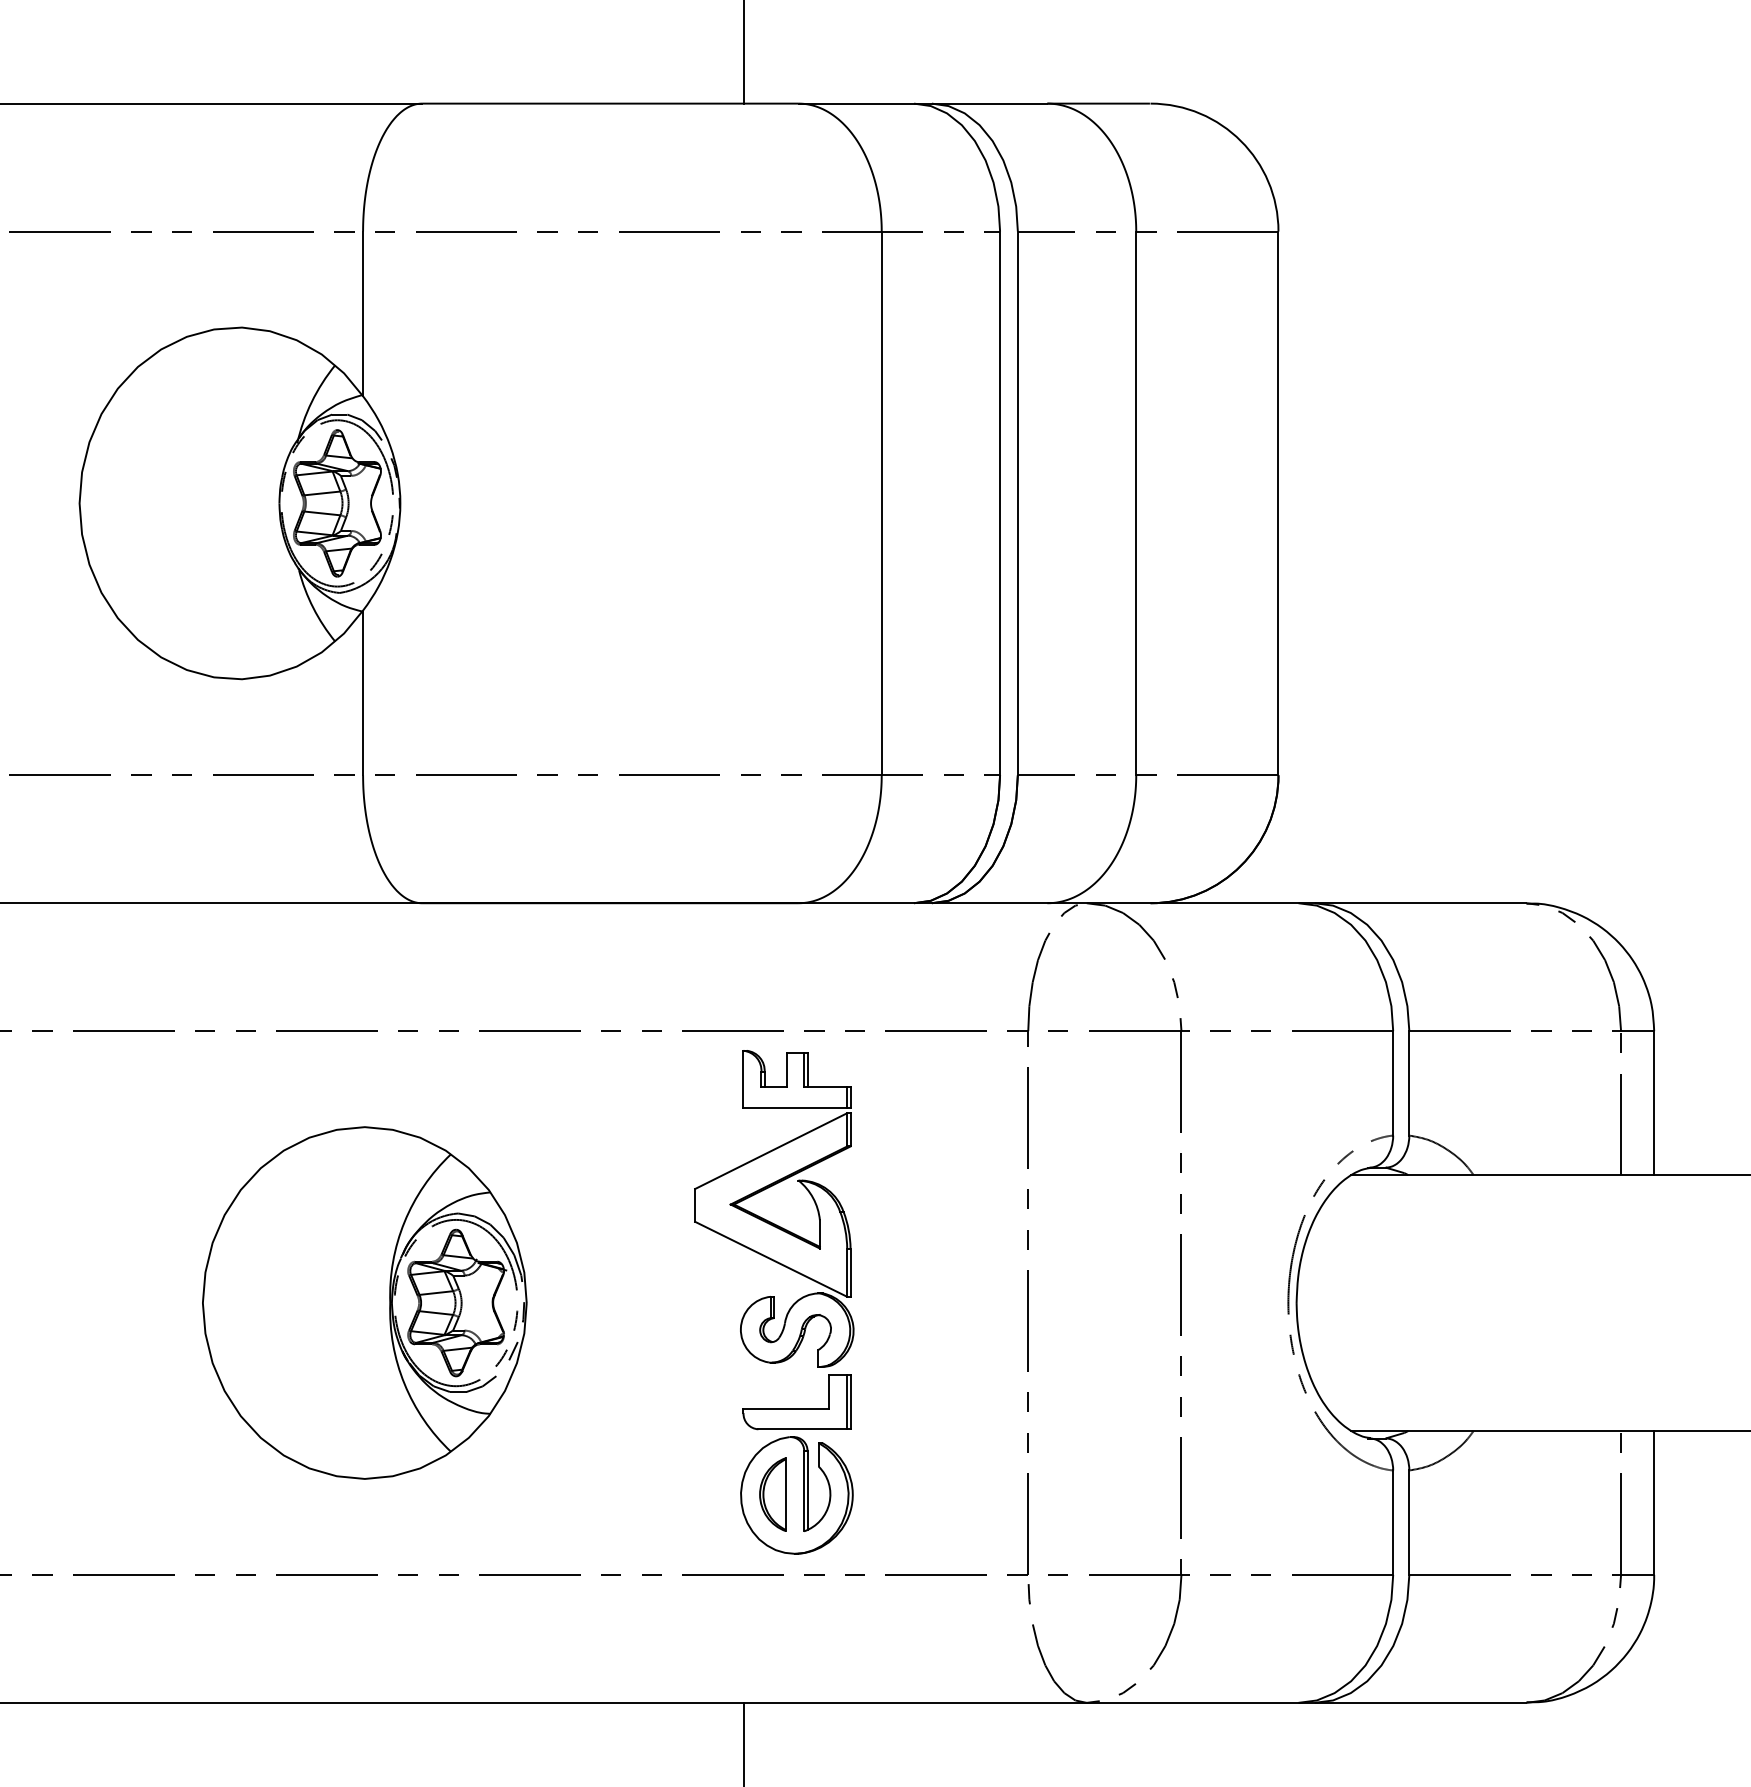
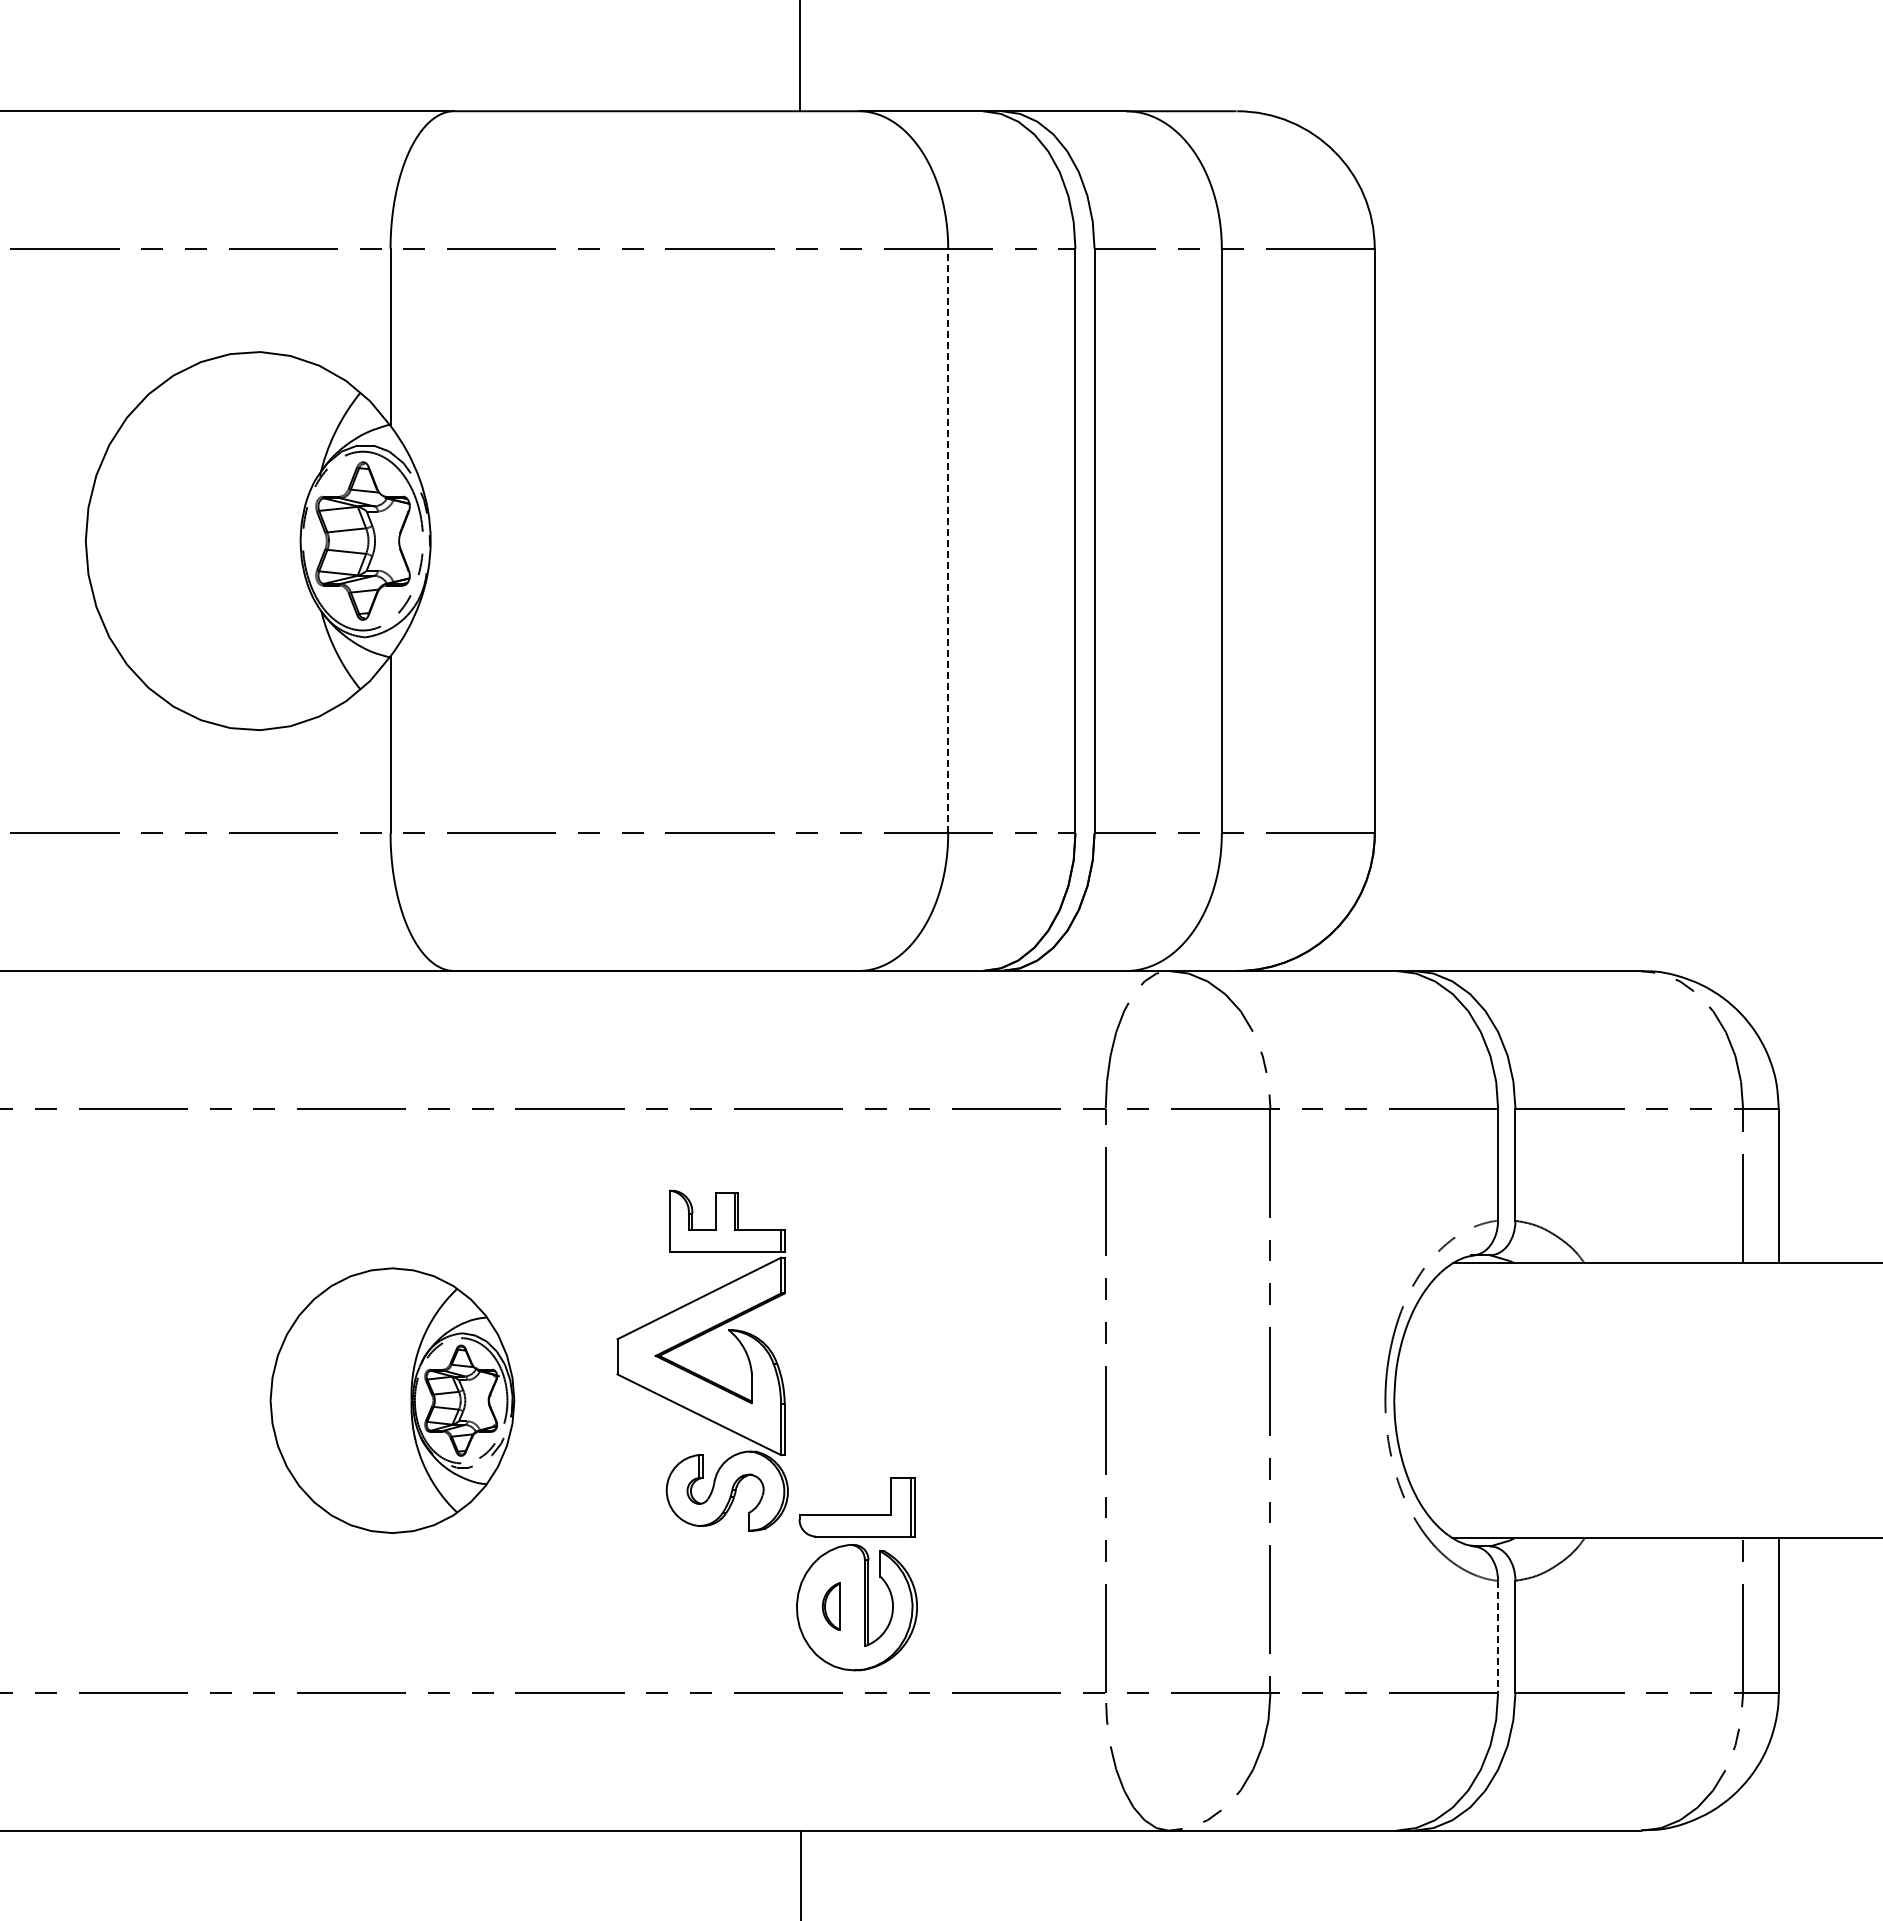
line: (882, 502) -> (948, 540), solid -> dashed
part: (767, 1219) -> (695, 1372), moved
part: (364, 1302) -> (392, 1400), size x0.7
part: (772, 1494) -> (830, 1606), size x0.6
line: (1393, 1523) -> (1498, 1637), solid -> dashed

